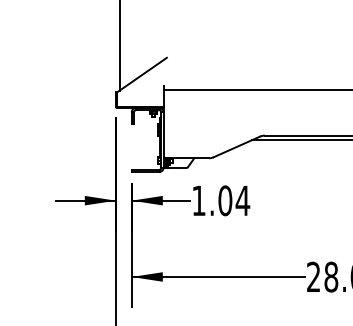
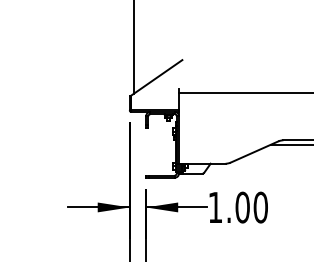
text: (242, 200) -> (260, 207), 1.04 -> 1.00

